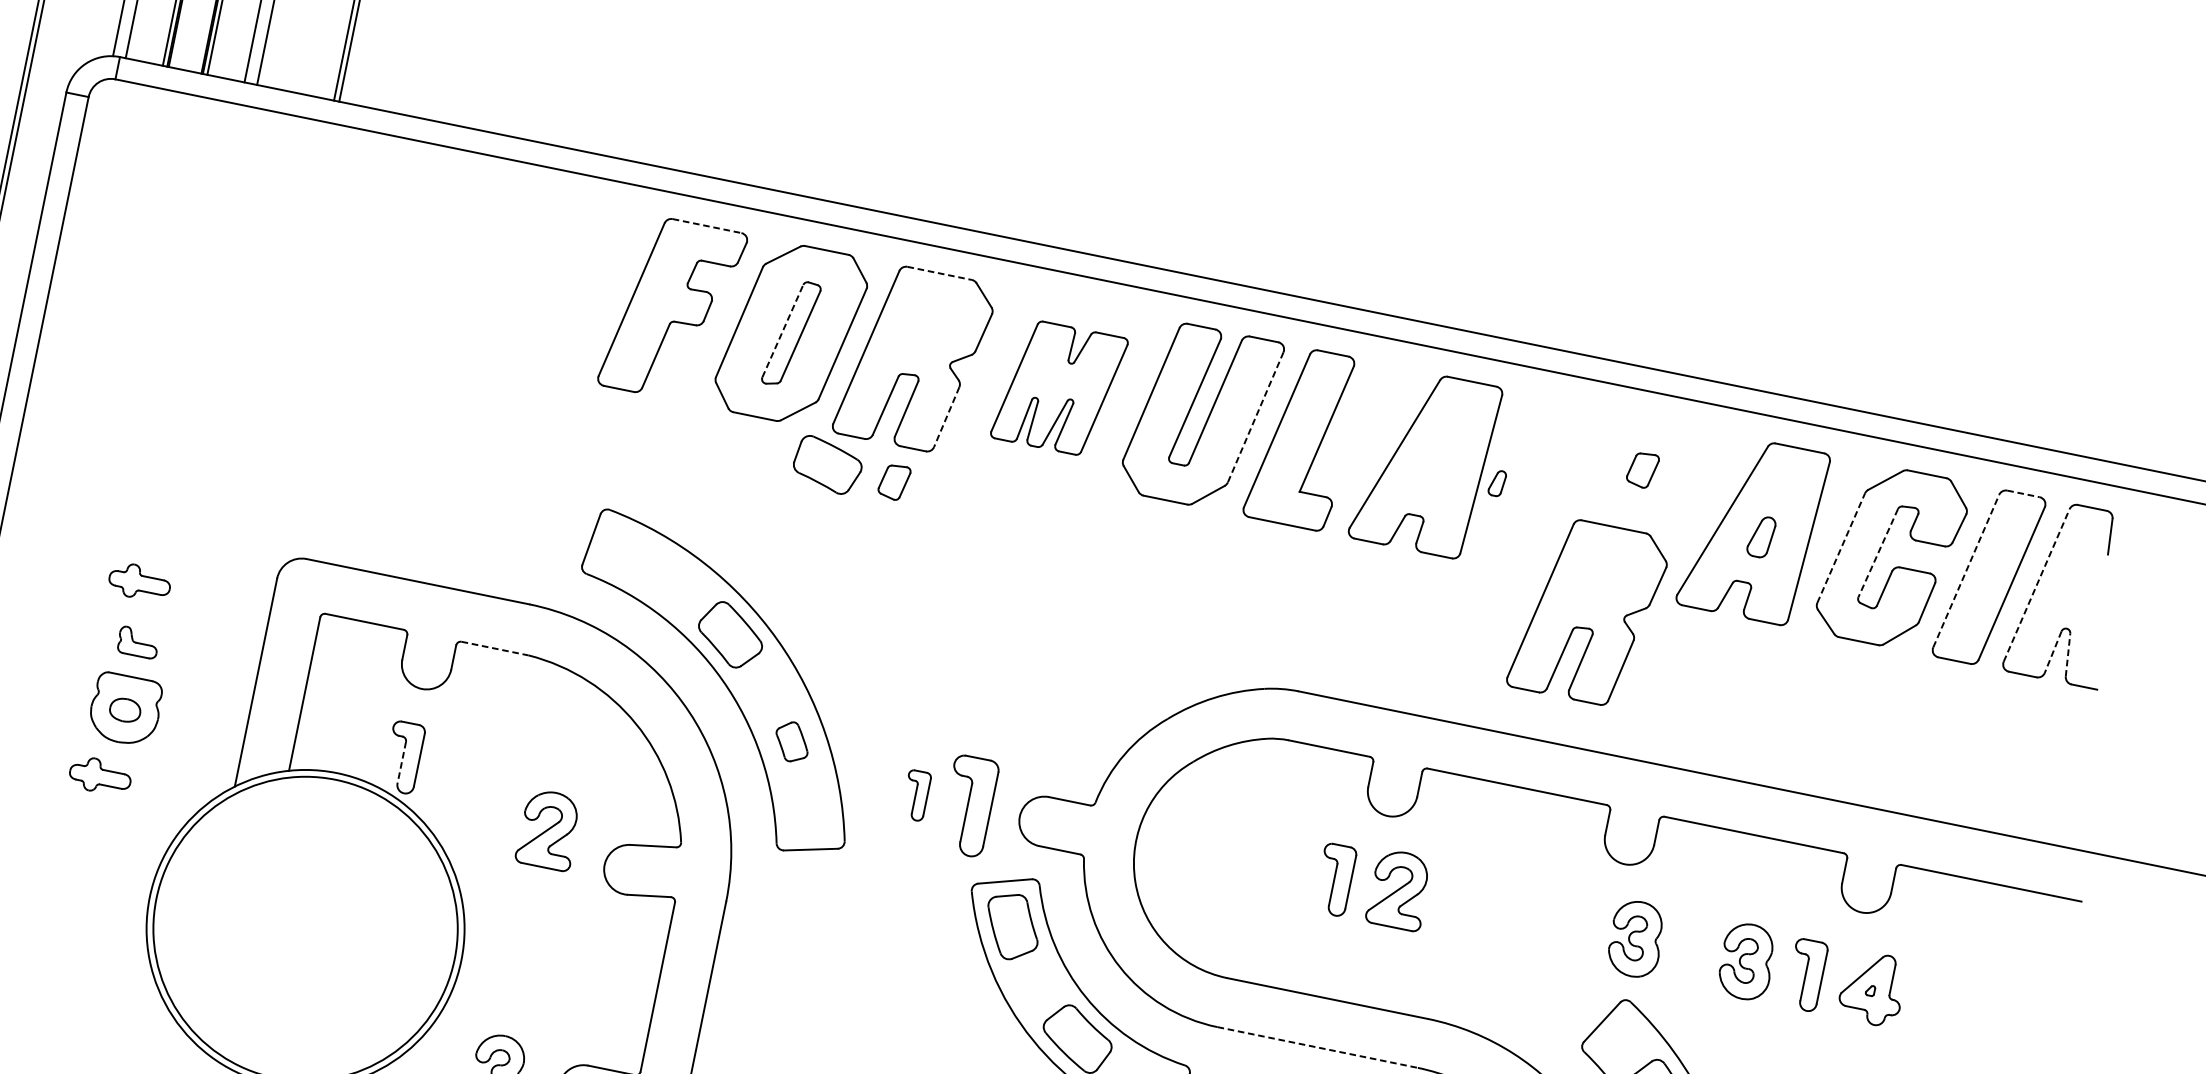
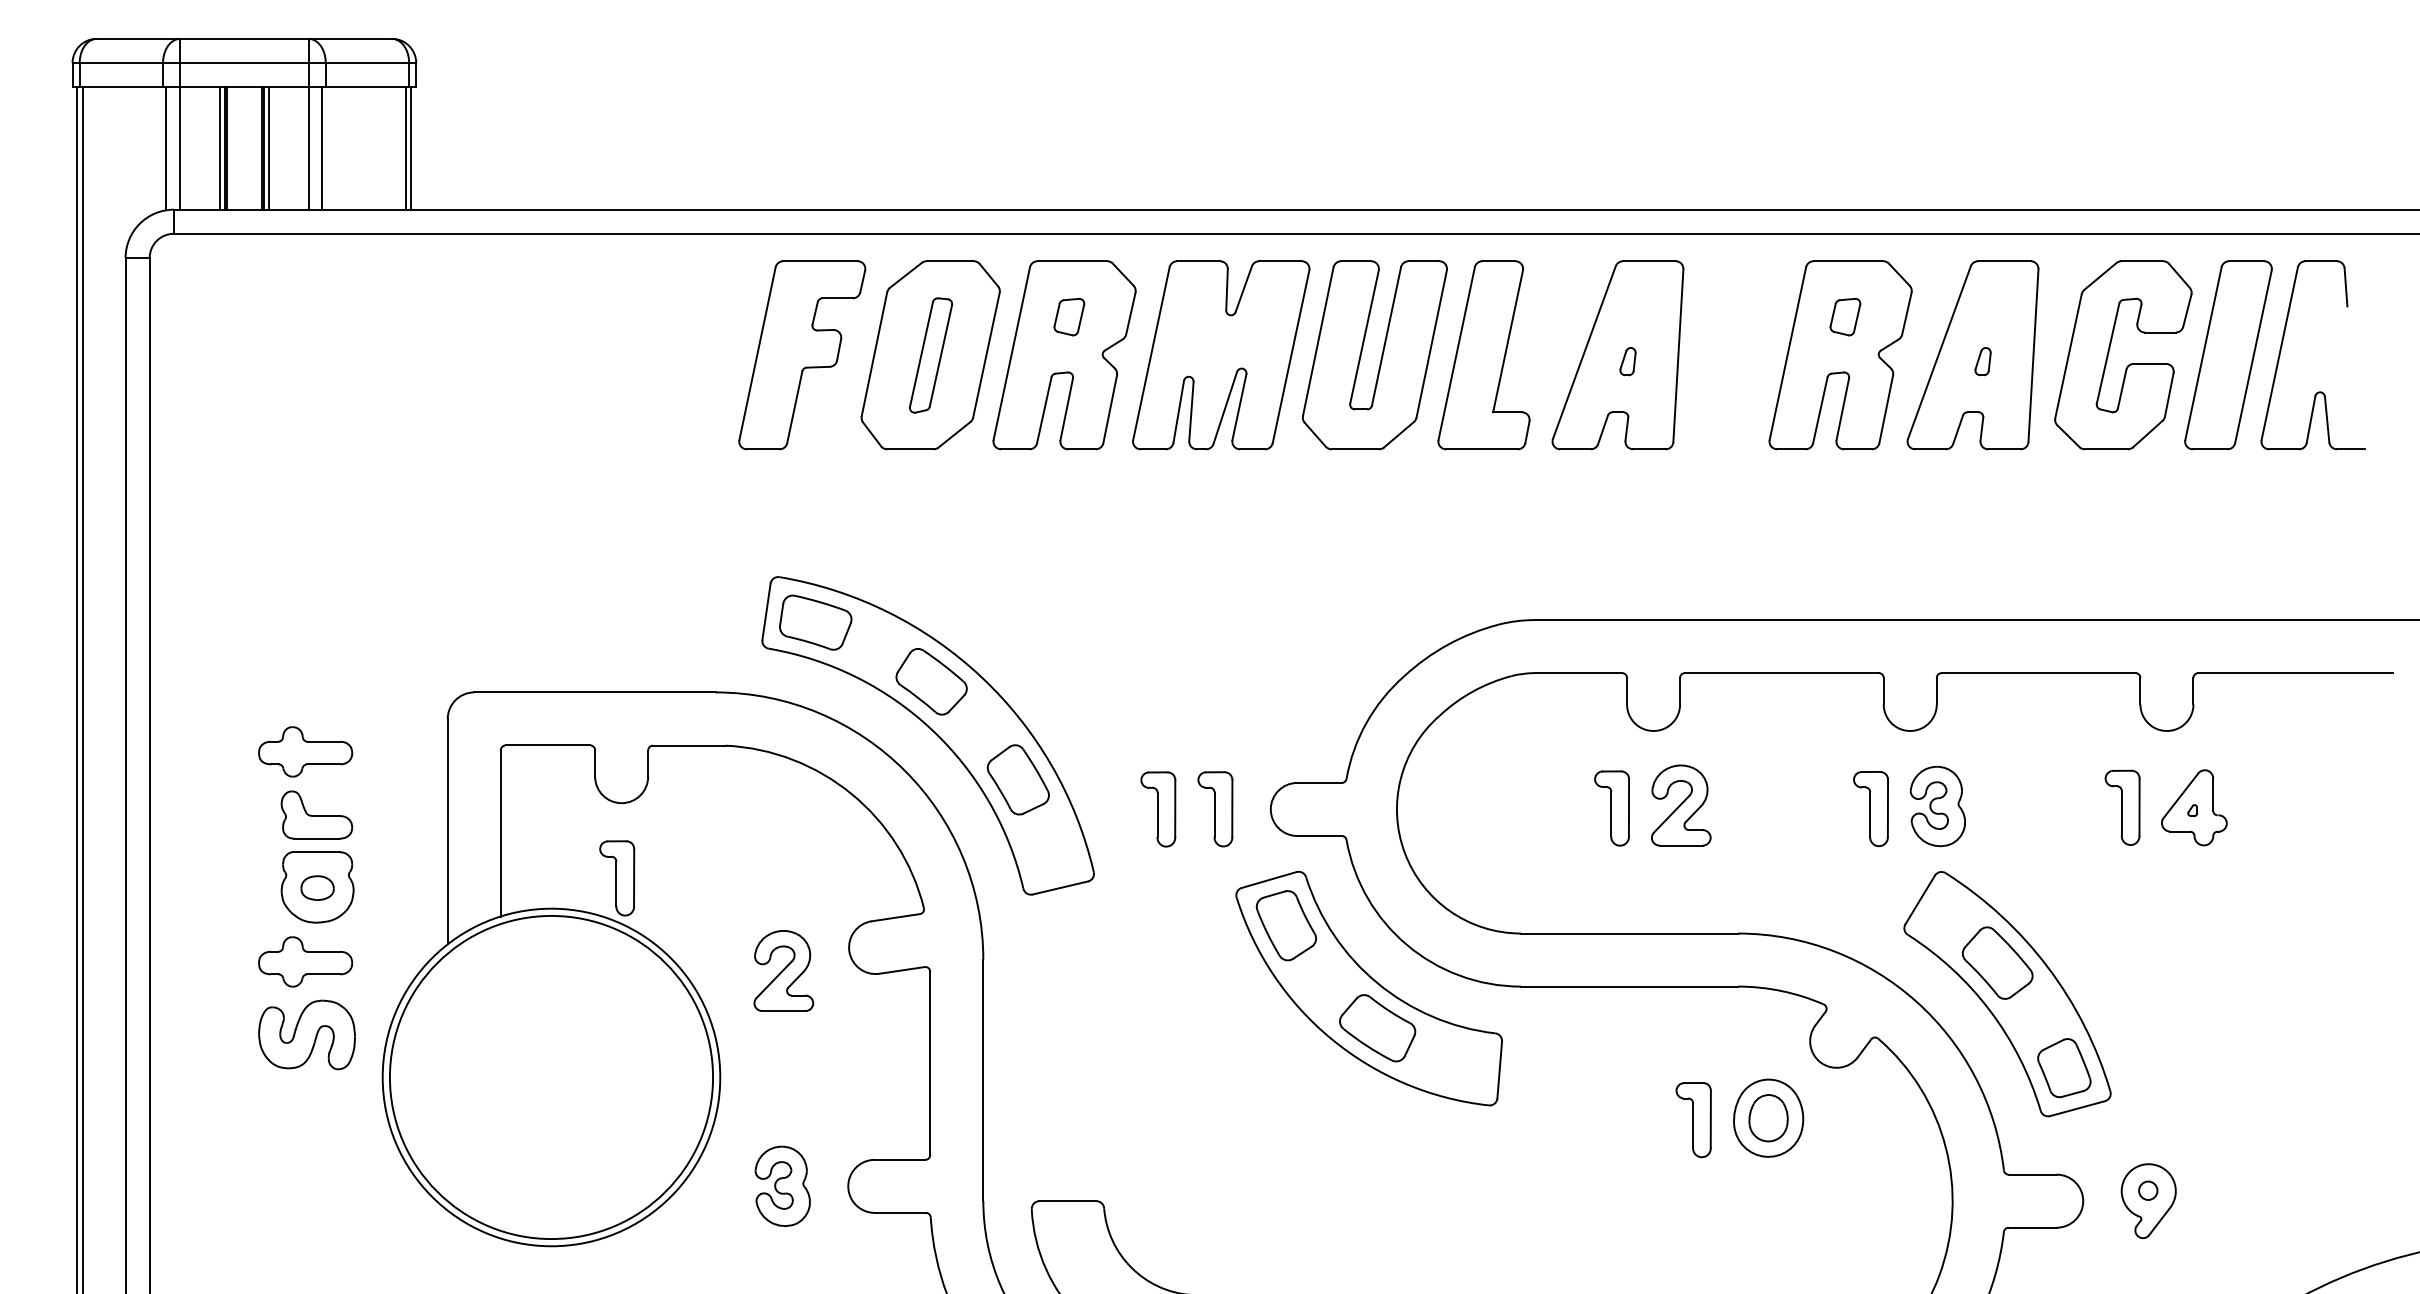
line: (707, 226) -> (820, 261), dashed -> solid
line: (939, 273) -> (1072, 261), dashed -> solid
line: (782, 331) -> (921, 354), dashed -> solid
part: (1059, 388) -> (1221, 355), size x1.43
line: (946, 417) -> (1110, 409), dashed -> solid
line: (1255, 417) -> (1431, 344), dashed -> solid
part: (827, 465) -> (815, 622), moved
part: (894, 481) -> (1069, 316), moved
part: (1496, 483) -> (1627, 361), moved
line: (2023, 494) -> (2246, 261), dashed -> solid
part: (1760, 536) -> (1982, 361), size x0.62
line: (1841, 547) -> (2068, 355), dashed -> solid
line: (1877, 553) -> (2107, 354), dashed -> solid
line: (1966, 570) -> (2203, 353), dashed -> solid
part: (139, 581) -> (305, 751), size x1.43
line: (2036, 585) -> (2279, 353), dashed -> solid
part: (1588, 612) -> (1840, 355), moved
part: (138, 642) -> (316, 814), size x1.67
line: (495, 648) -> (689, 745), dashed -> solid
line: (2053, 652) -> (2311, 419), dashed -> solid
line: (2068, 655) -> (2327, 419), dashed -> solid
part: (791, 741) -> (1017, 779), size x1.67
line: (401, 763) -> (616, 884), dashed -> solid
part: (100, 775) -> (305, 961), size x1.43
part: (916, 795) -> (1158, 809), size x1.43
part: (968, 806) -> (1215, 809), size x0.71
part: (548, 829) -> (783, 970), moved
part: (87, 843) -> (306, 1034), added
part: (1573, 928) -> (1870, 808), added
part: (1746, 961) -> (2057, 806), removed
line: (1317, 1047) -> (1629, 986), dashed -> solid

